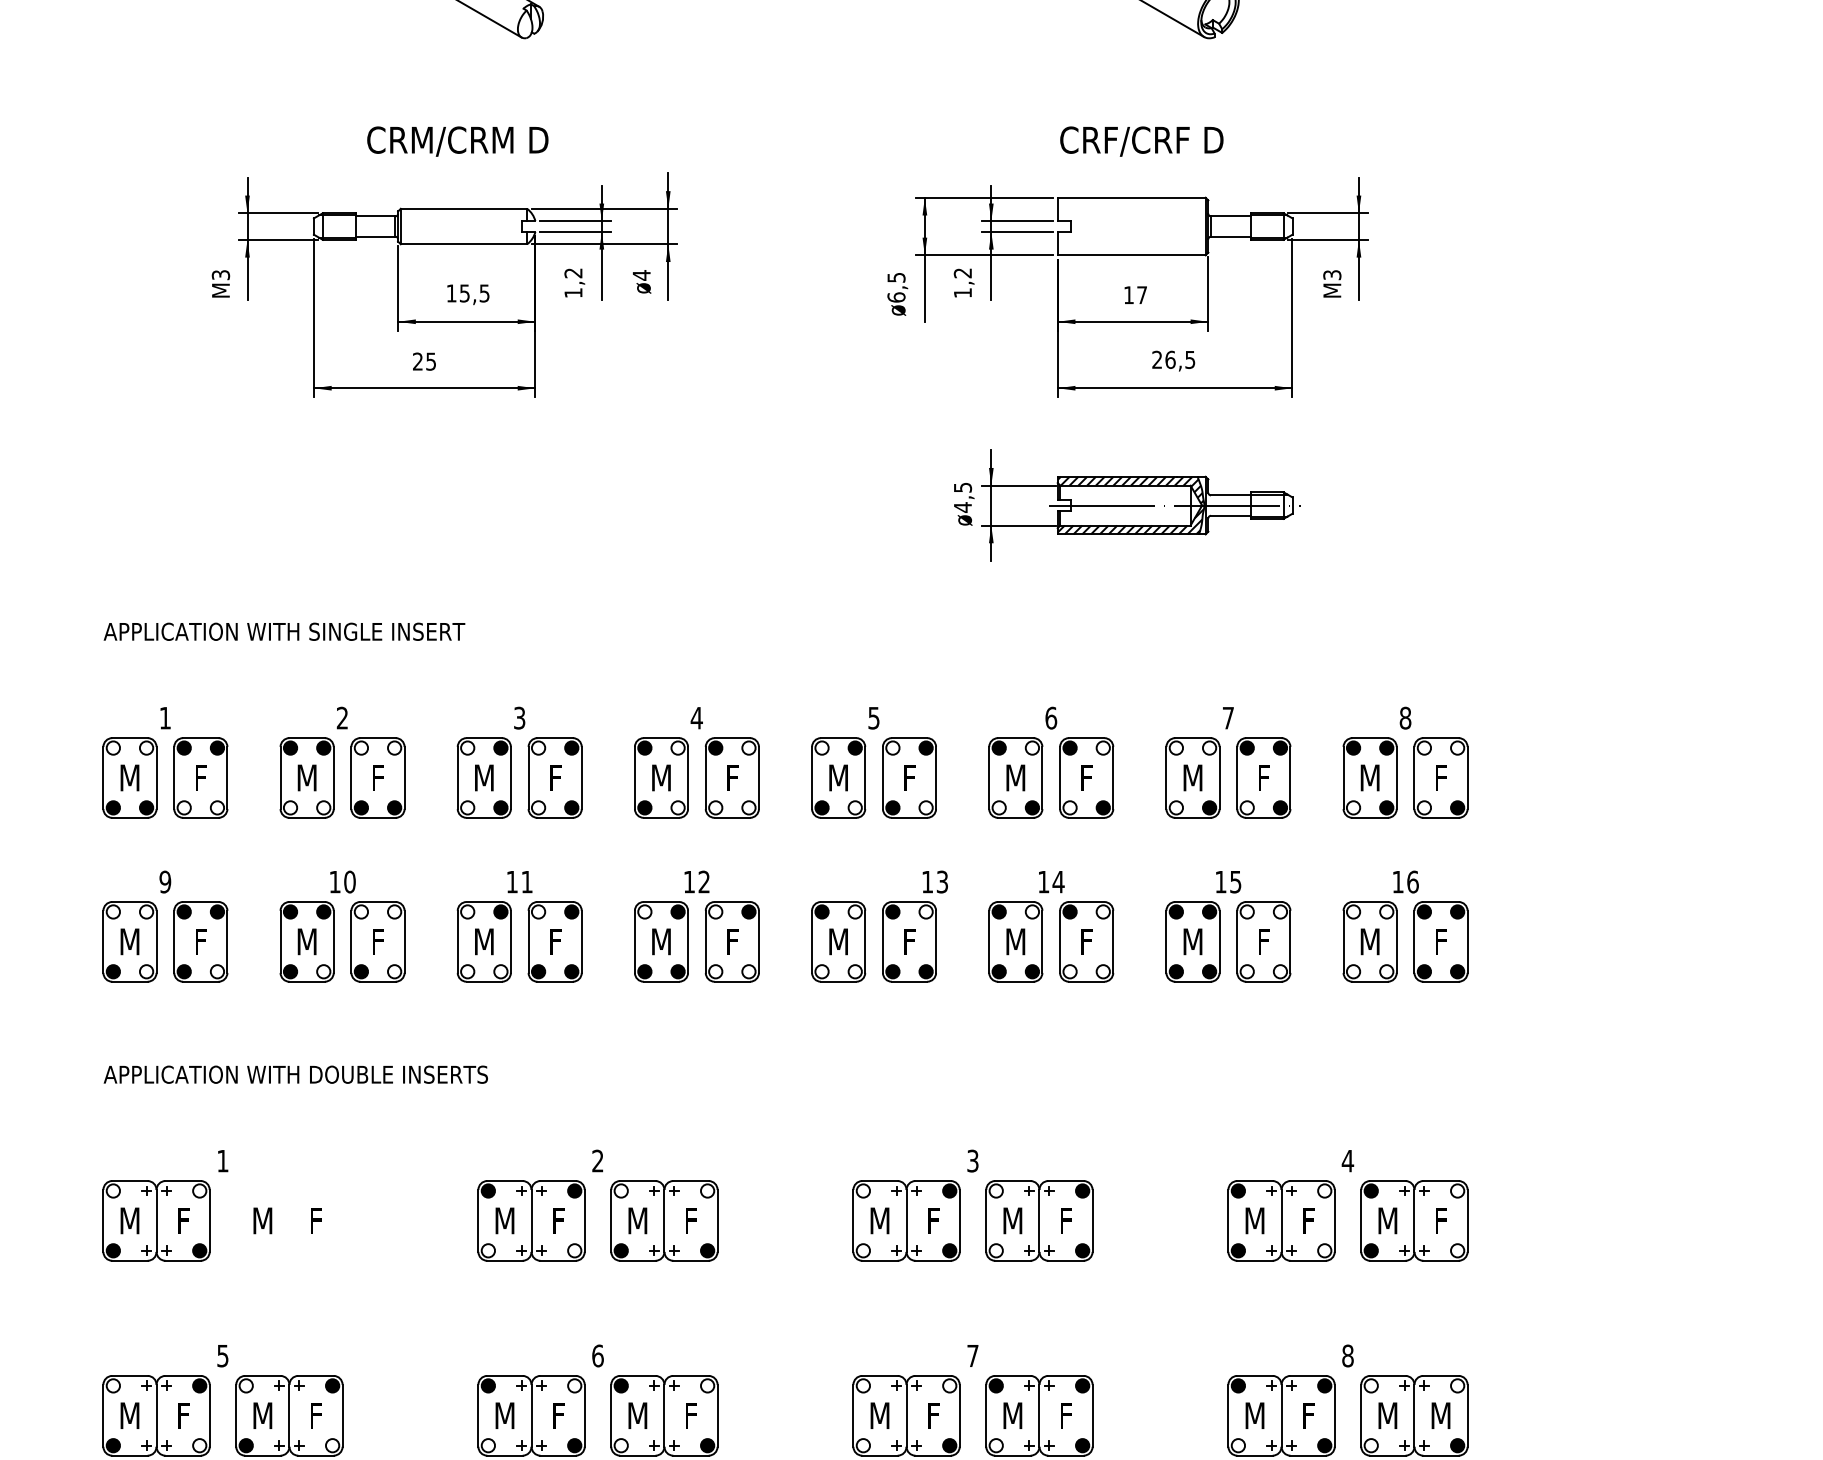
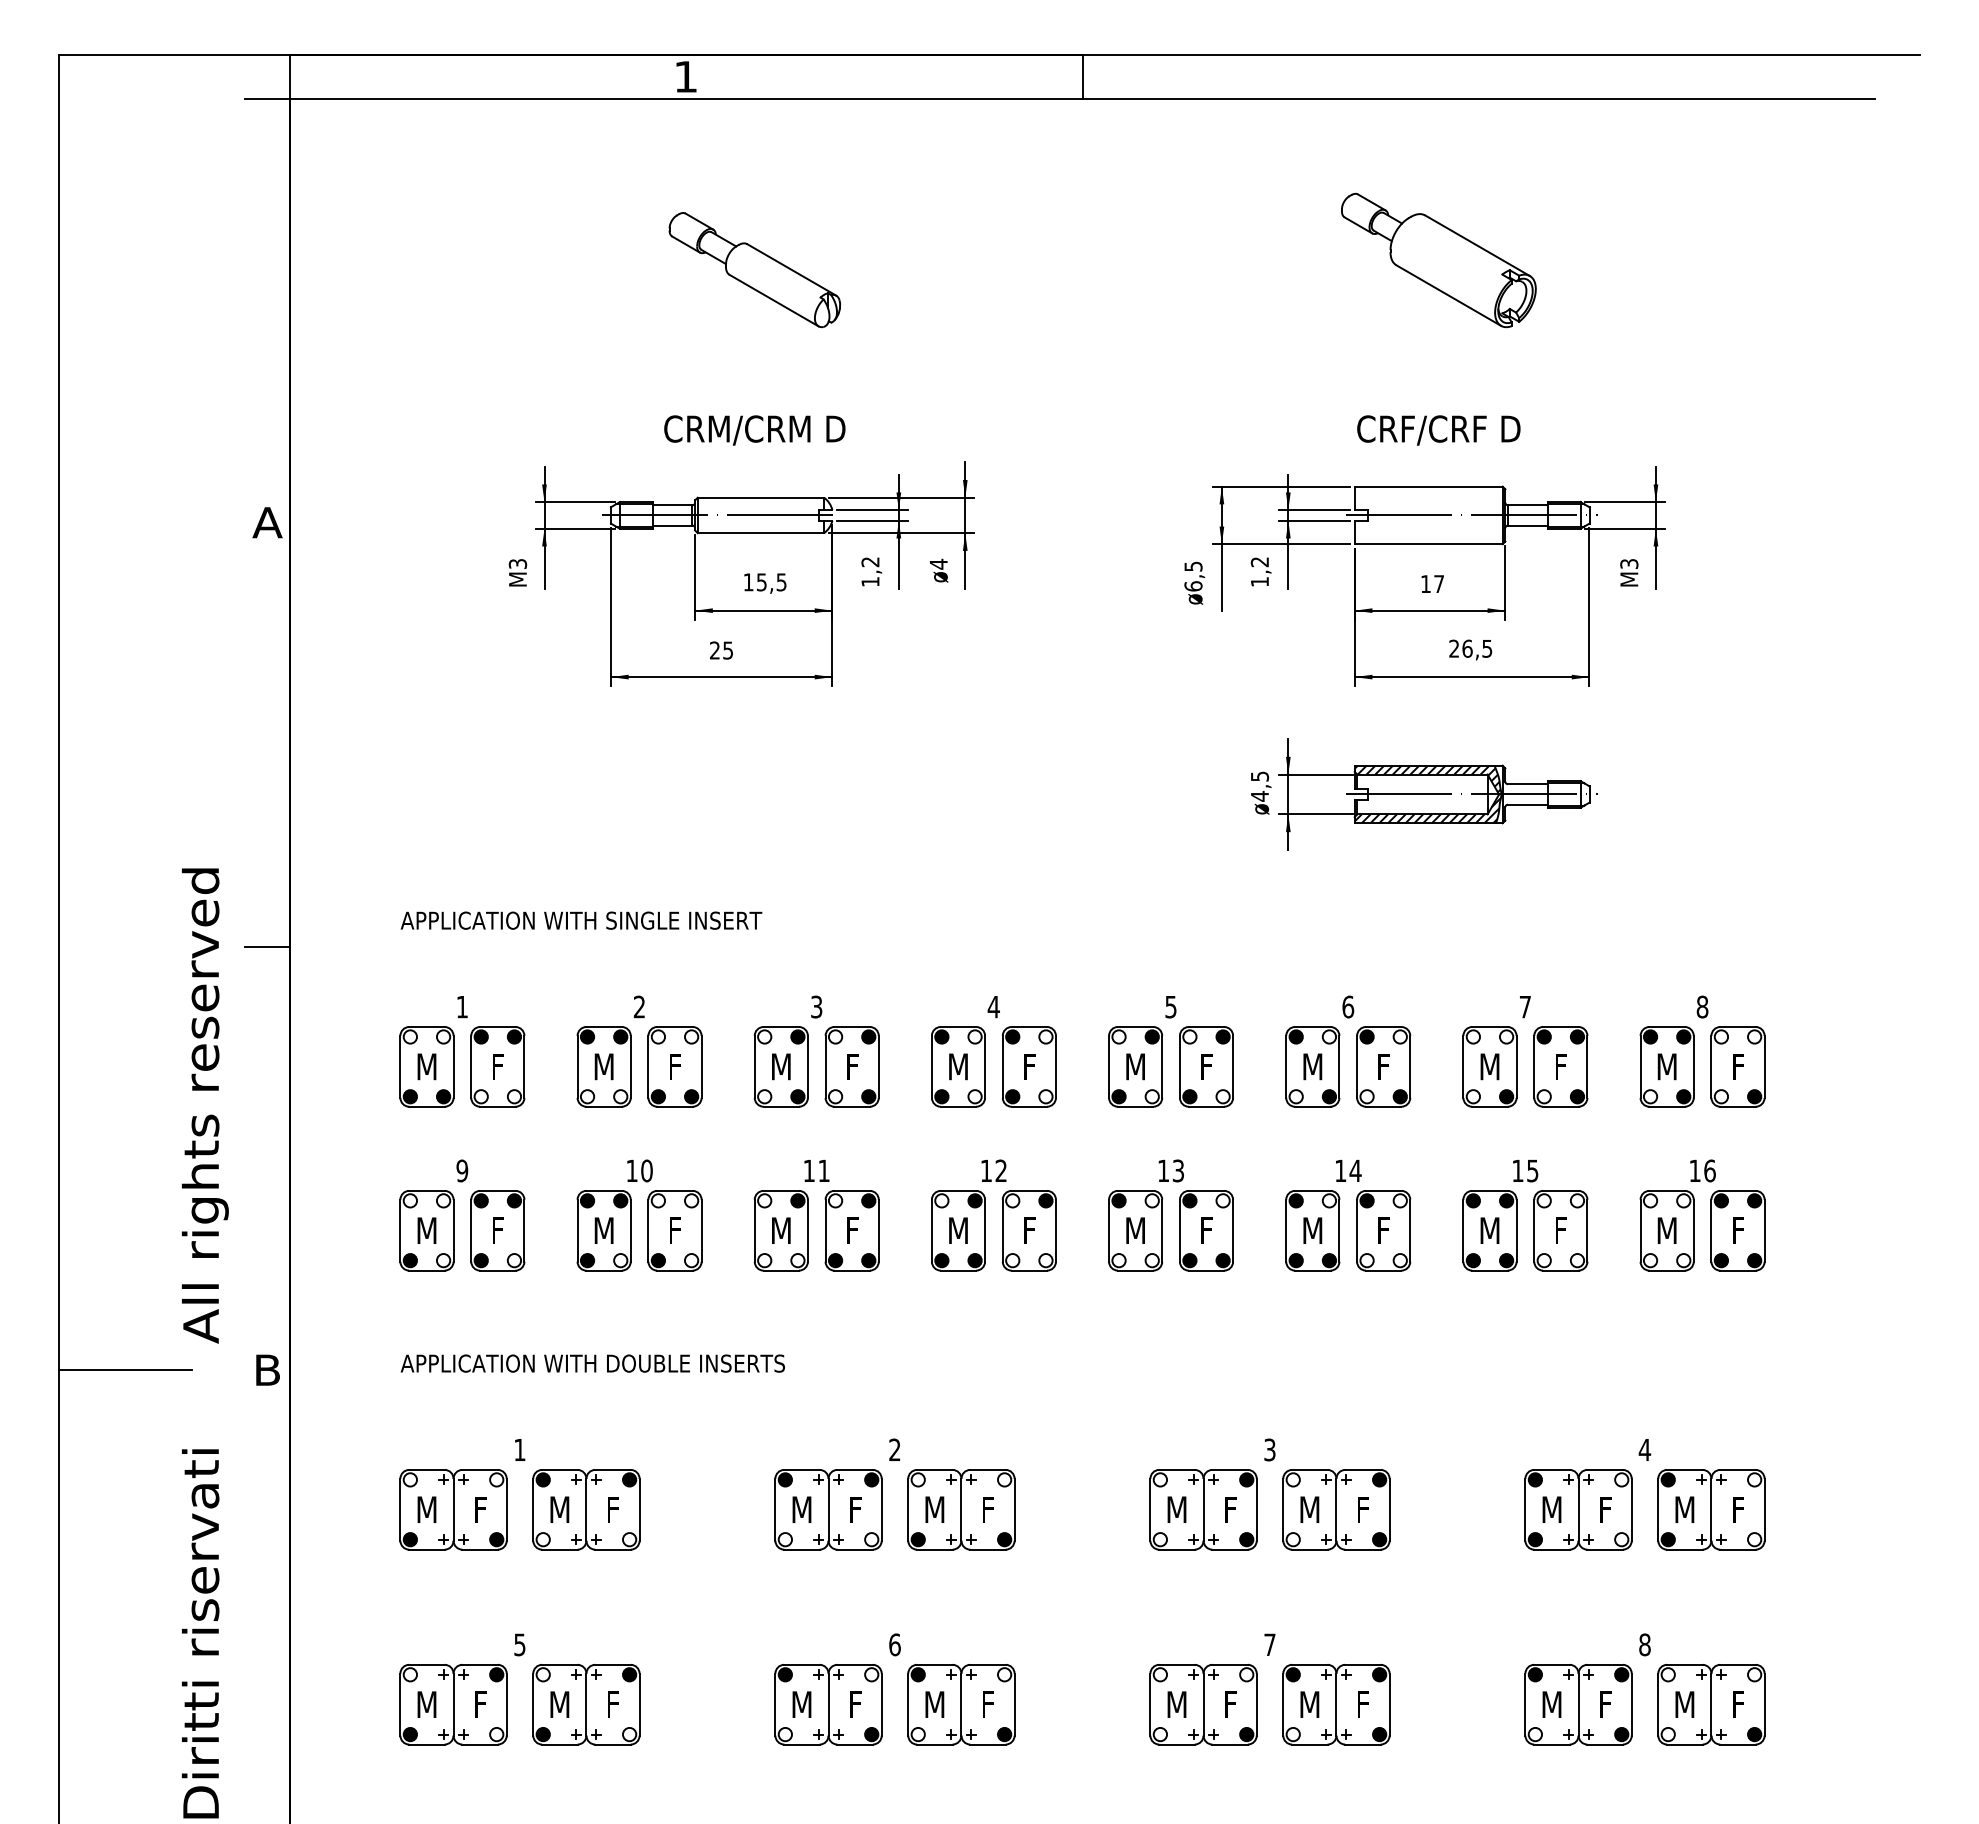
line: (424, 226) -> (721, 515), added
line: (1174, 226) -> (1471, 515), added
fill: (715, 807) -> (1012, 1096), added
text: (934, 881) -> (1170, 1170), moved
part: (289, 1220) -> (586, 1509), added
text: (1440, 1415) -> (1737, 1704), M -> F

